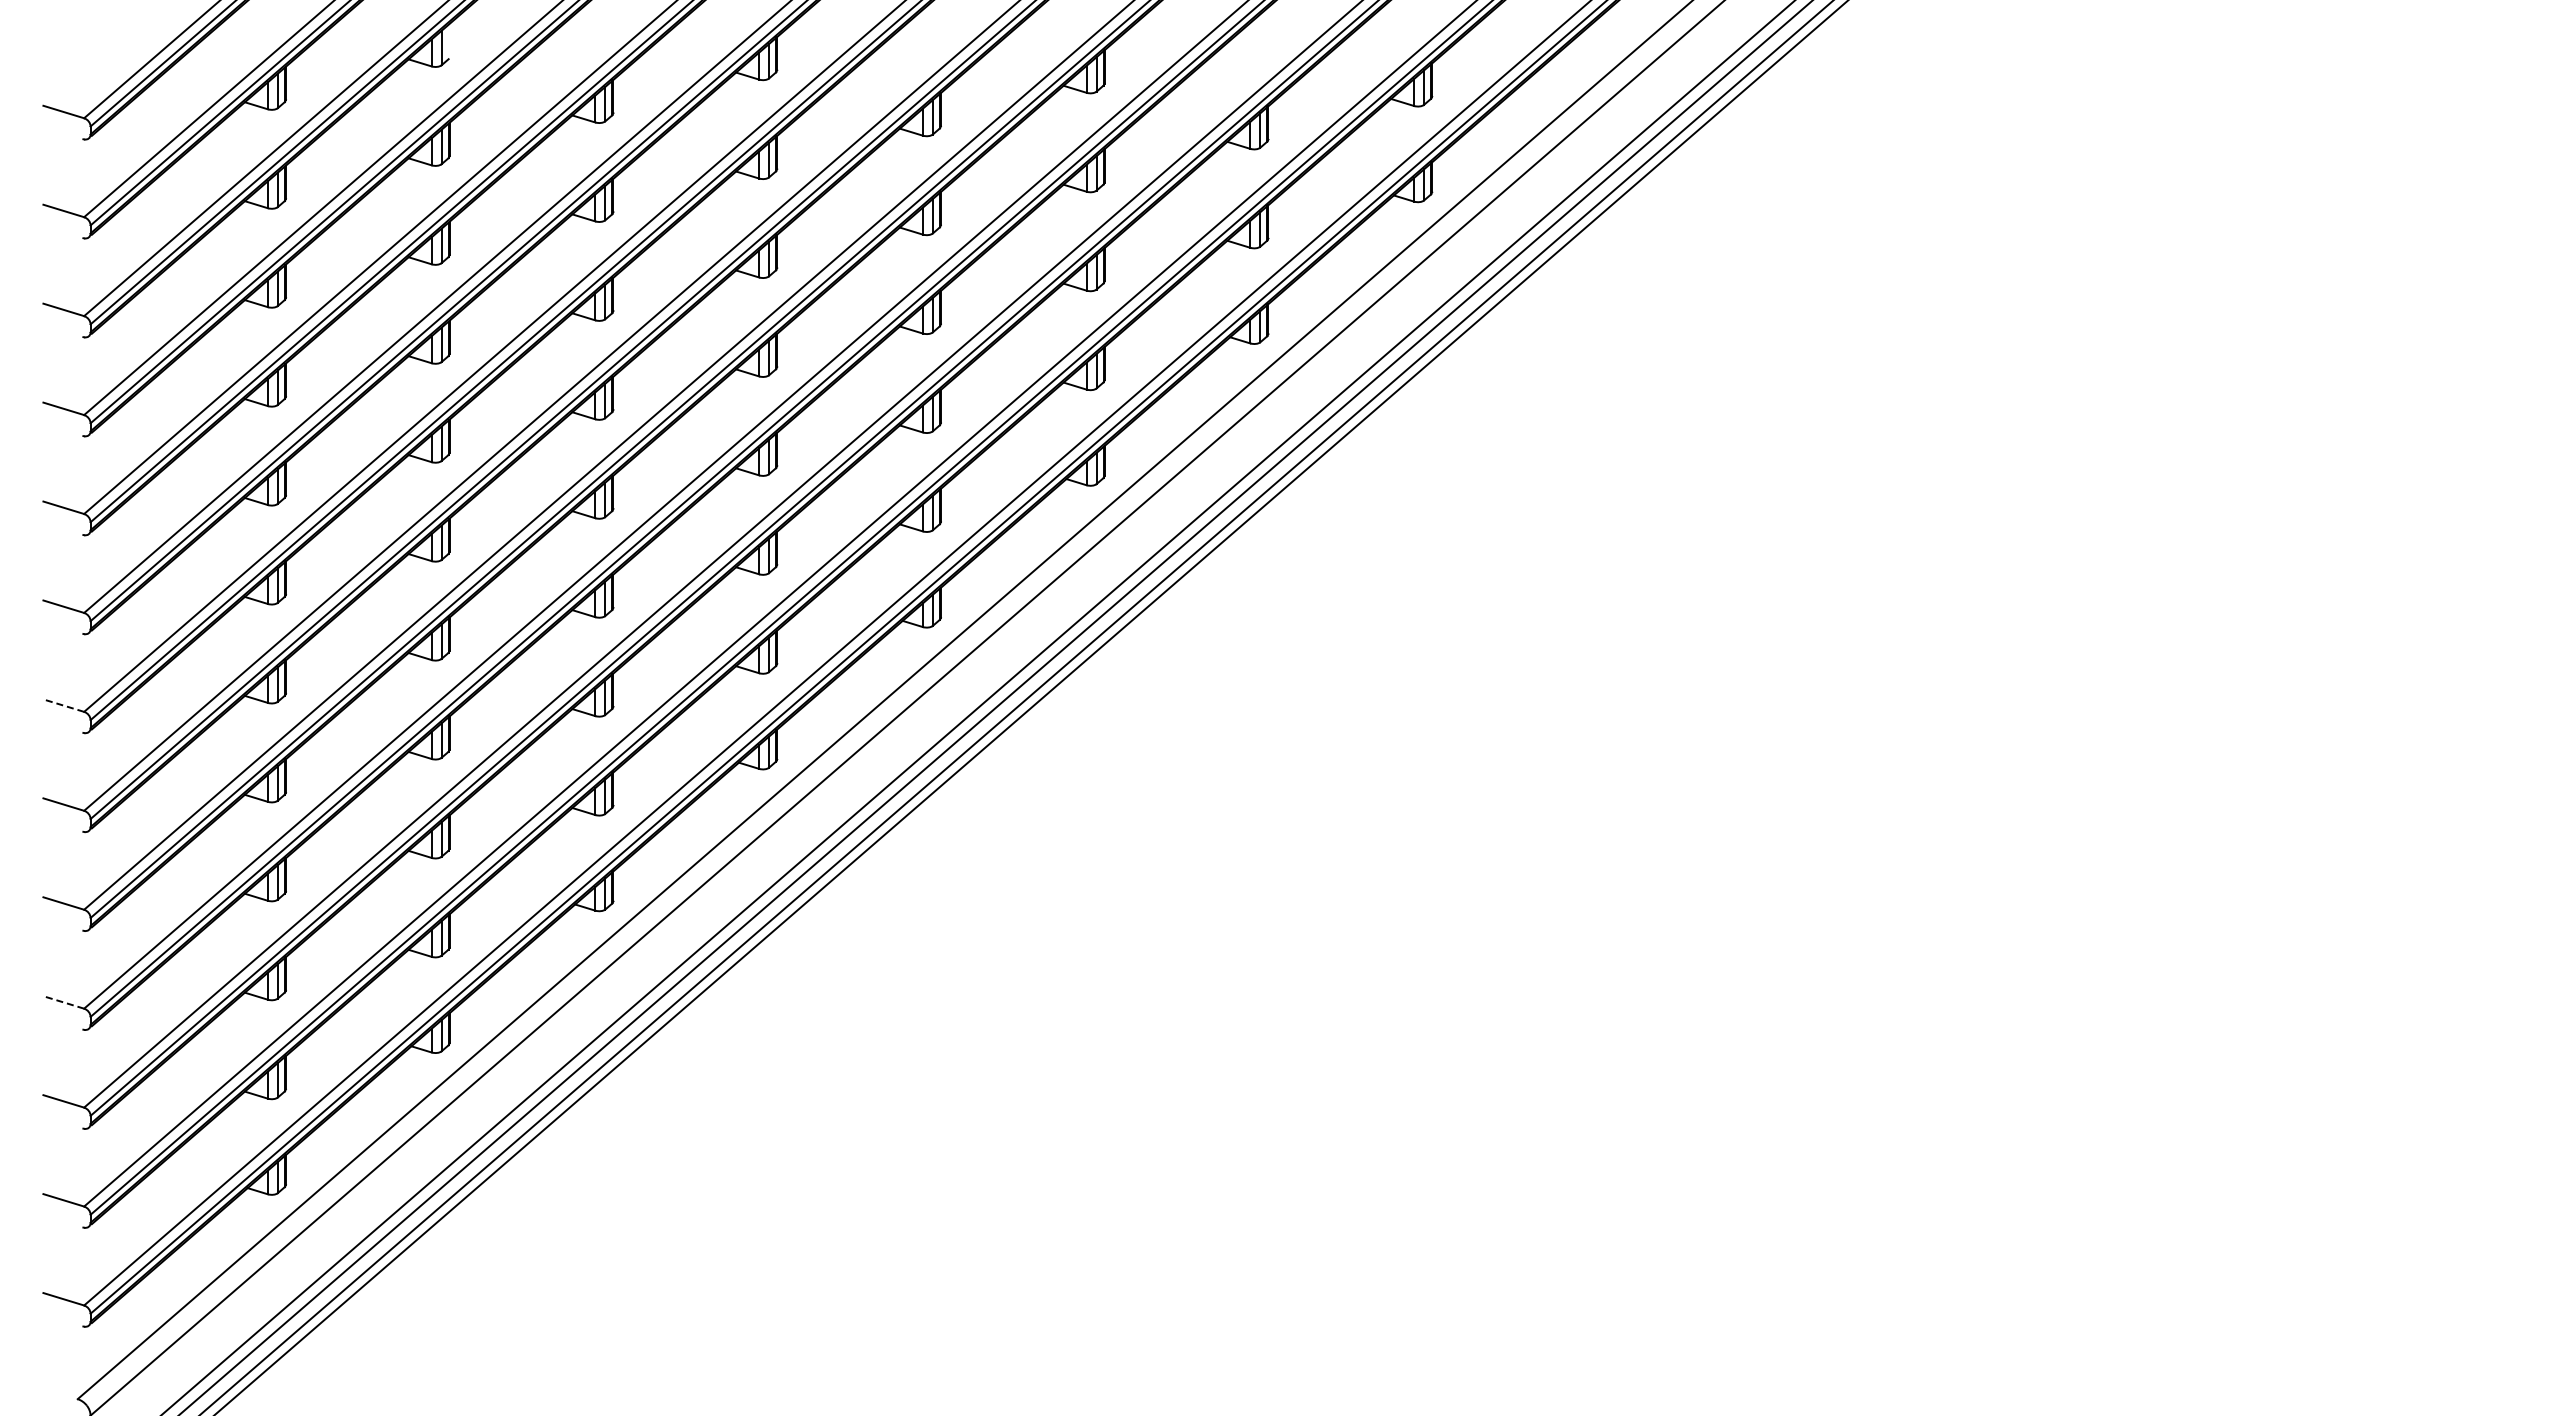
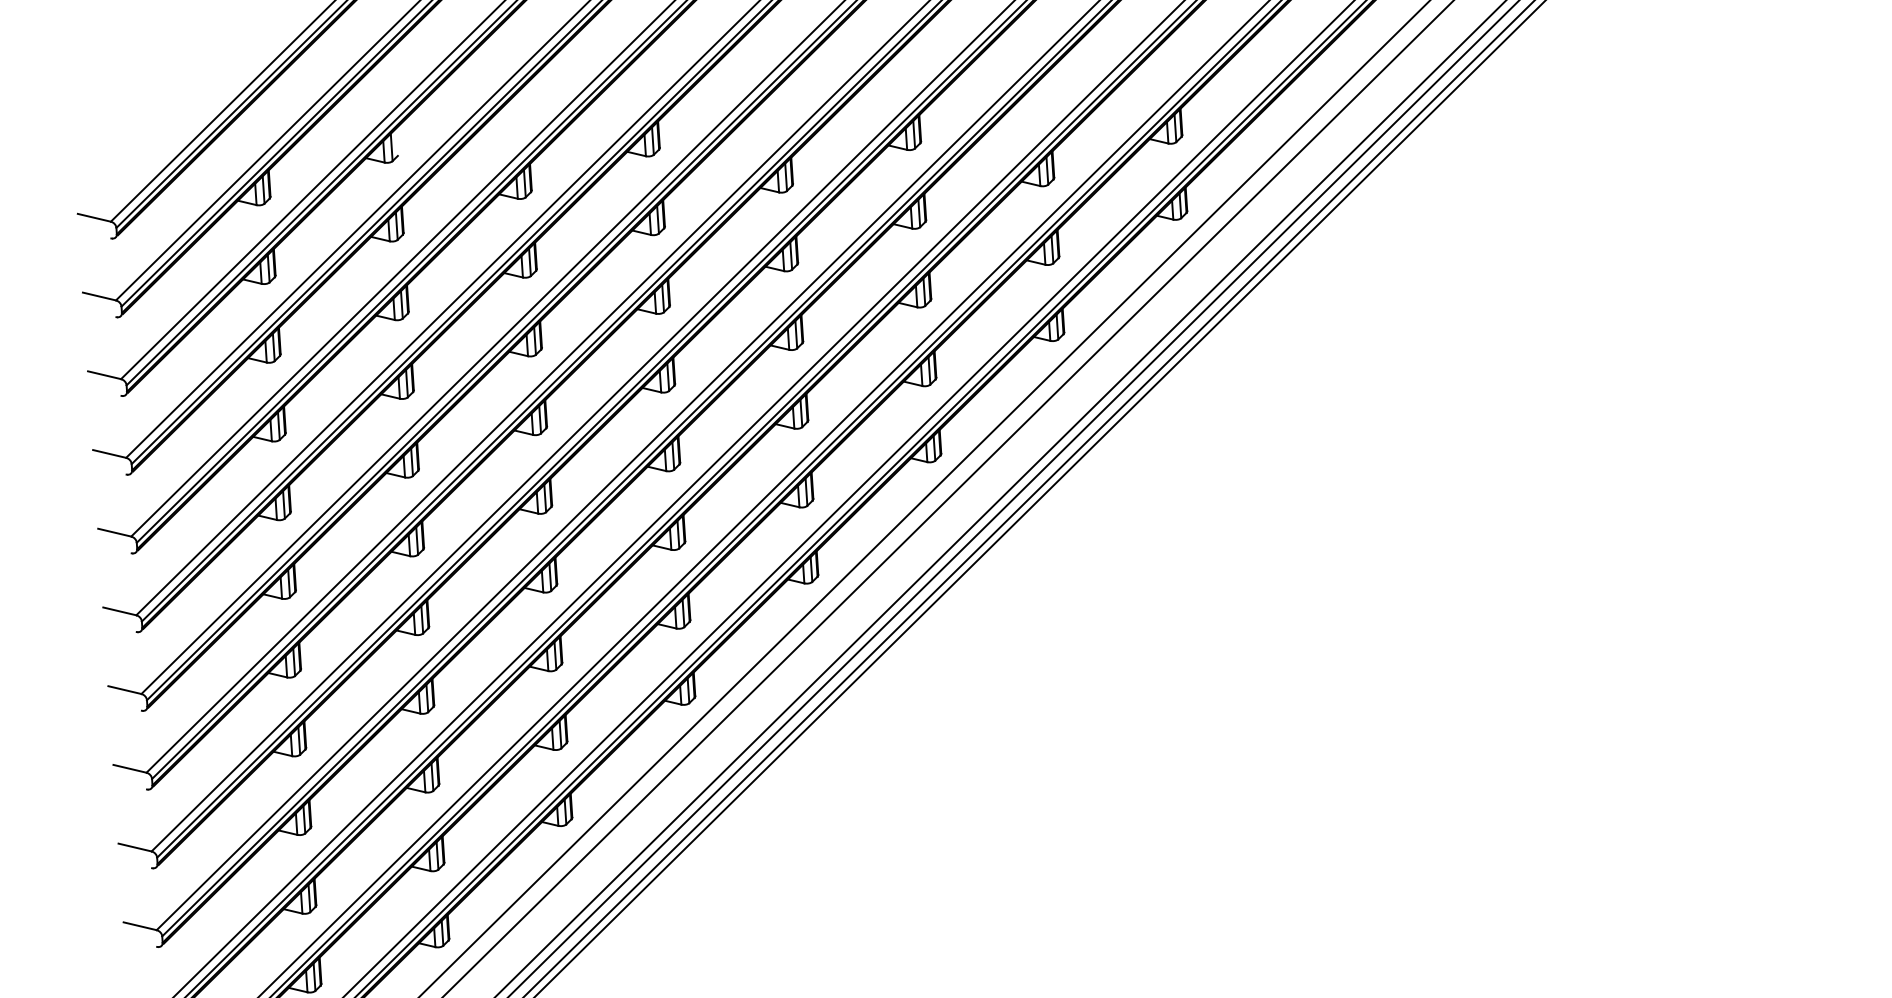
line: (63, 705) -> (124, 690), dashed -> solid
line: (63, 1002) -> (139, 926), dashed -> solid

